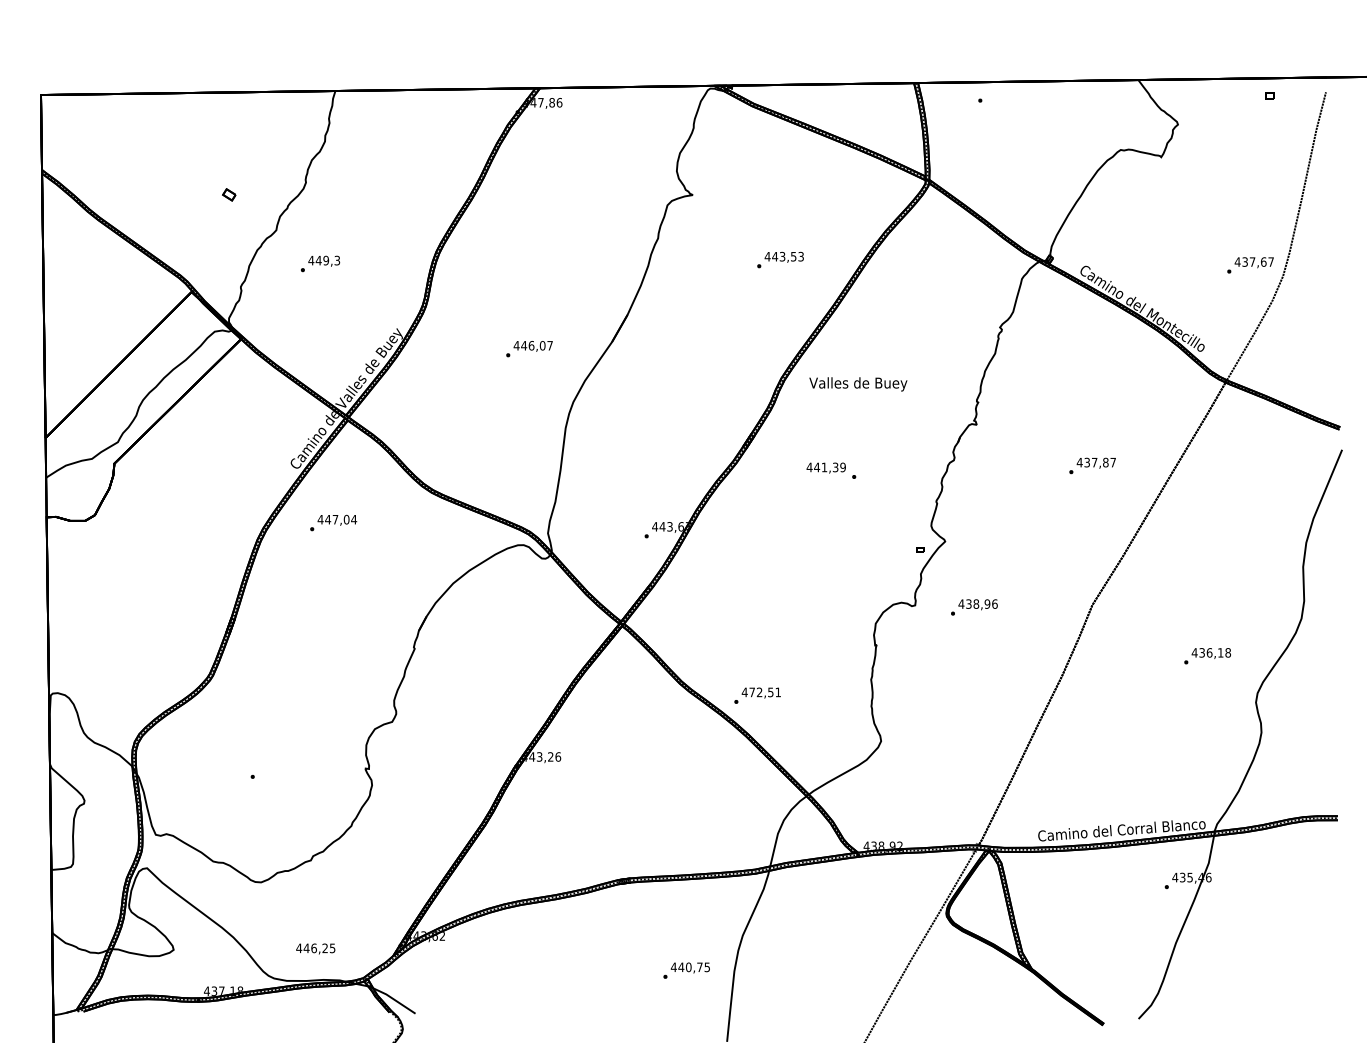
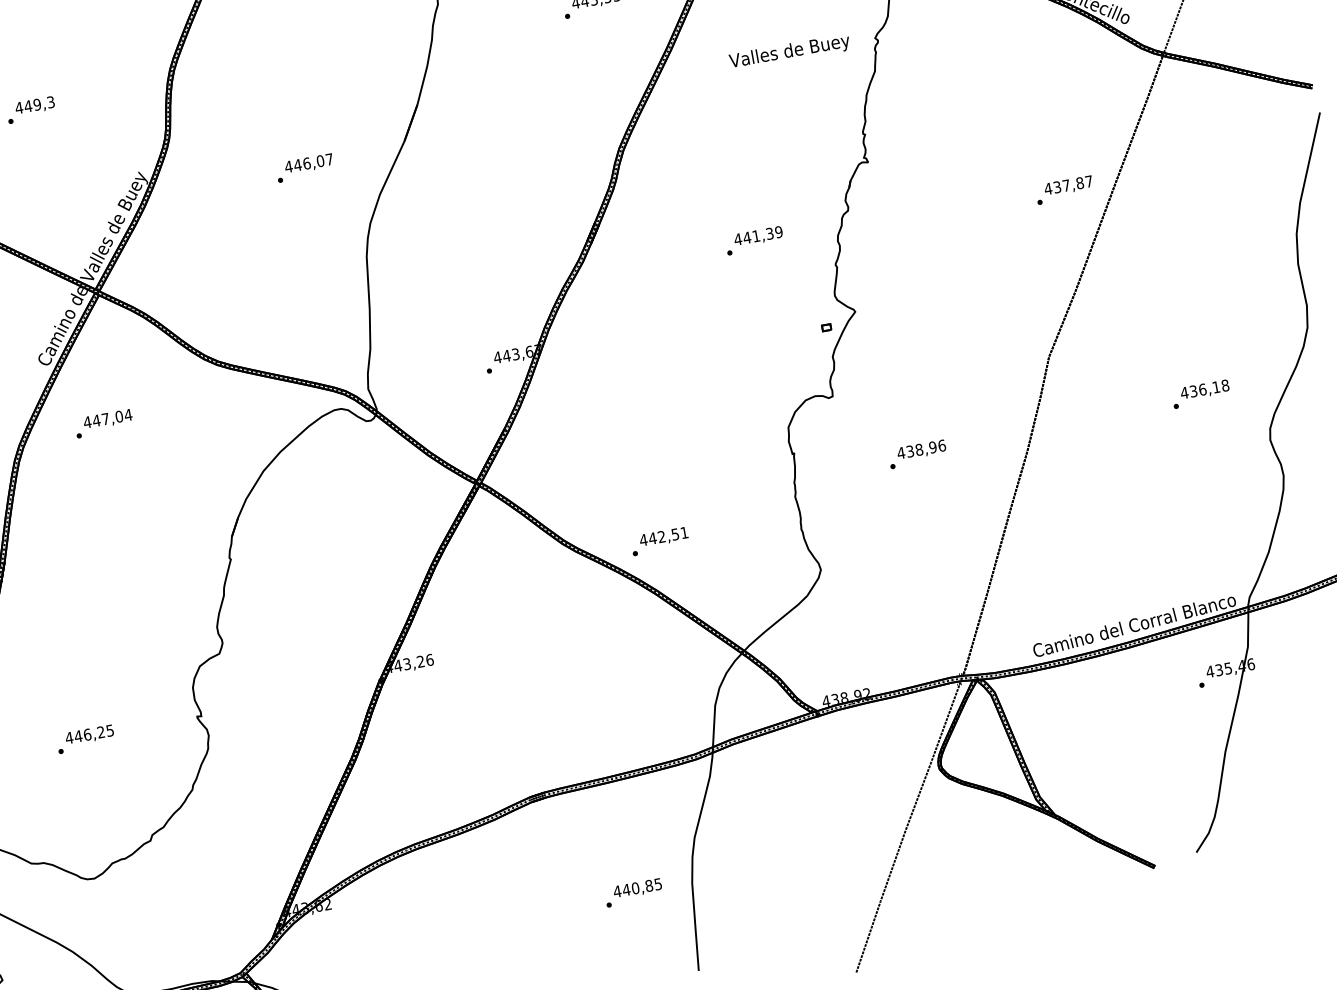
text: (858, 384) -> (790, 52), moved
text: (1092, 465) -> (1064, 189), moved
text: (825, 467) -> (757, 236), moved
text: (974, 607) -> (917, 454), moved
text: (752, 692) -> (653, 538), 472,51 -> 442,51
text: (315, 948) -> (89, 734), moved
text: (699, 967) -> (648, 886), 440,75 -> 440,85

